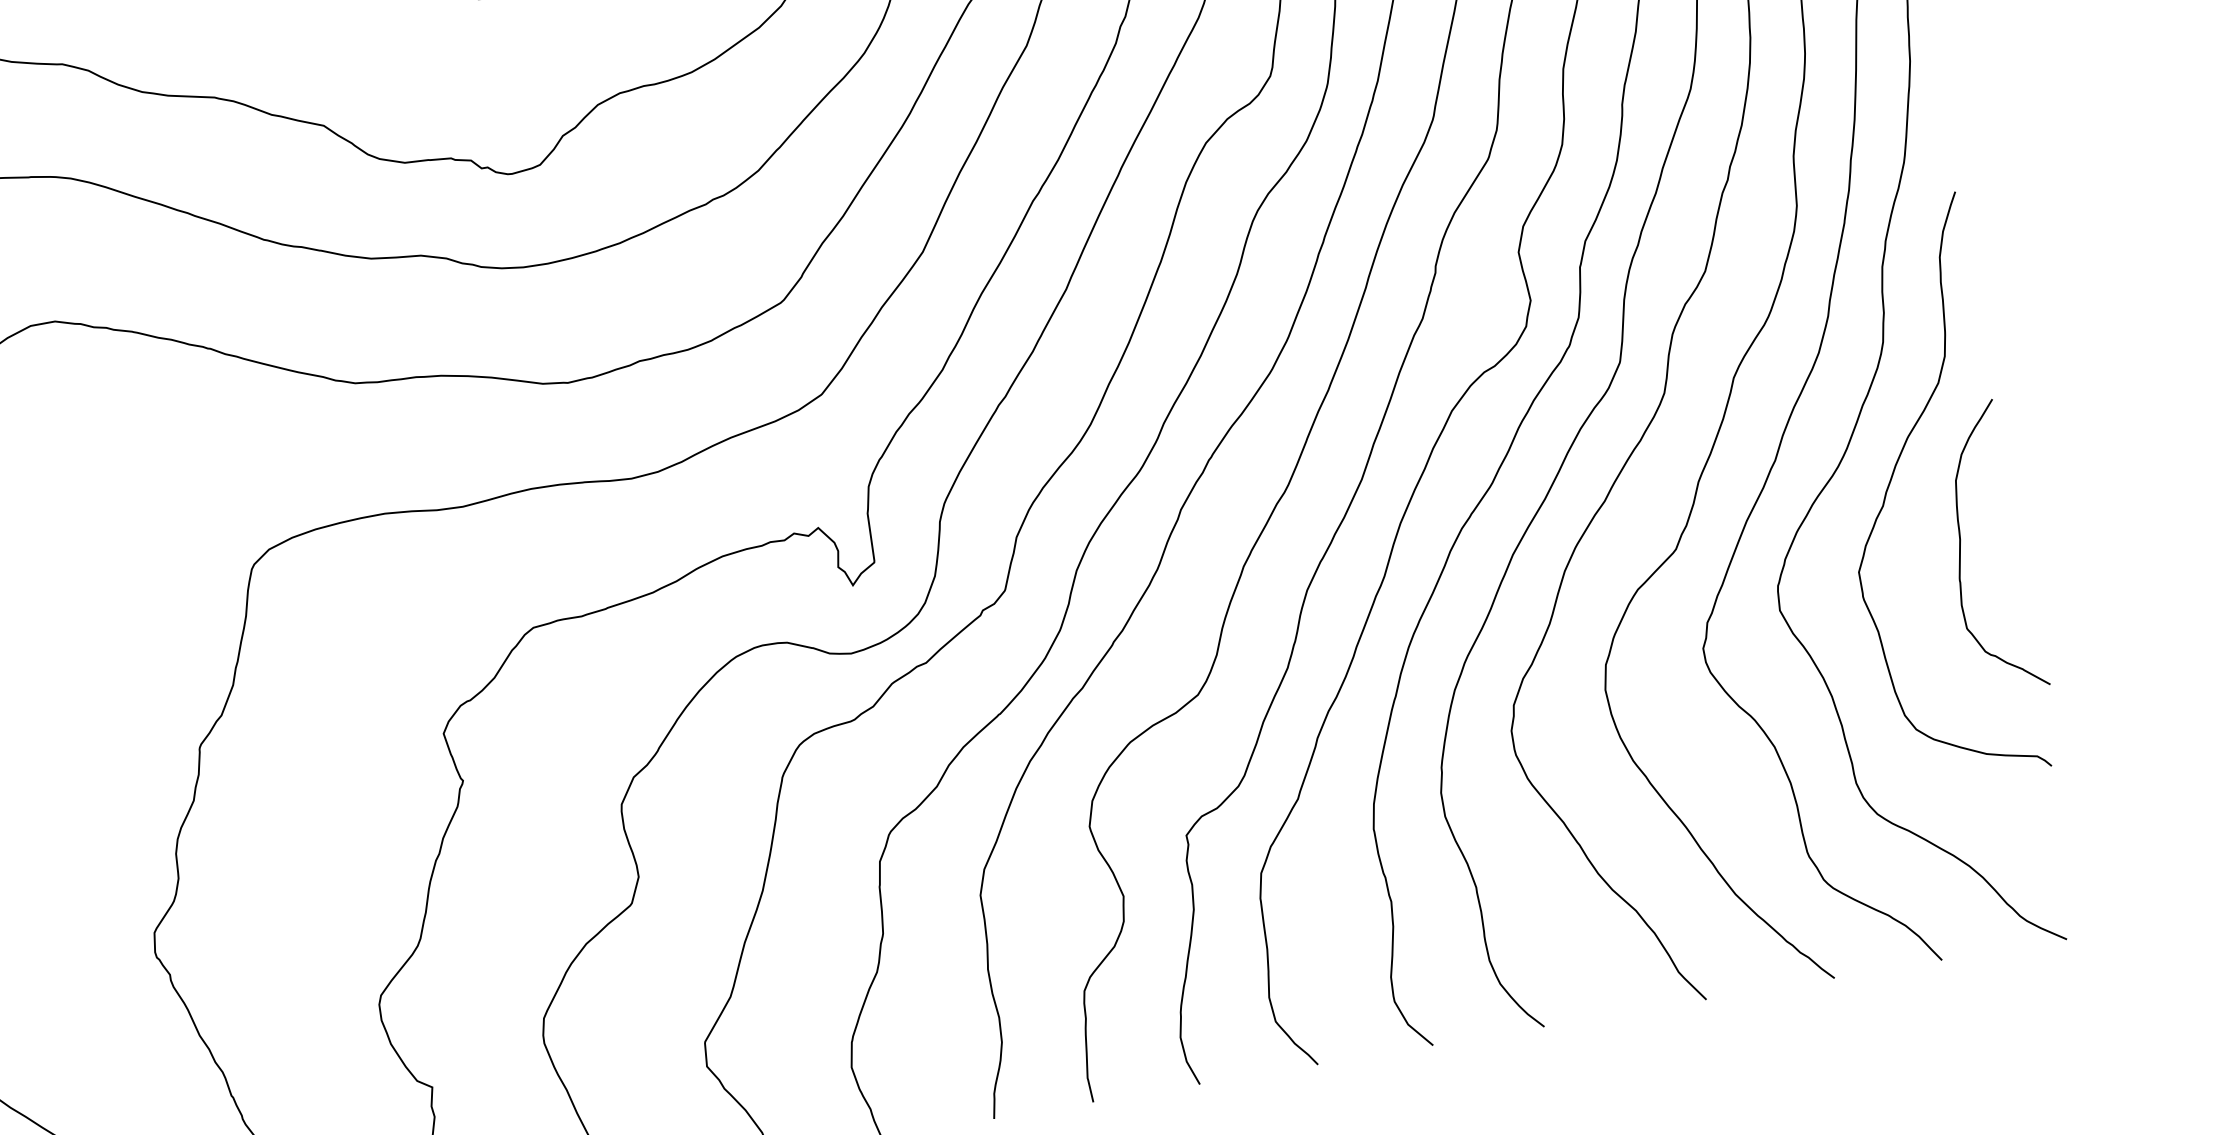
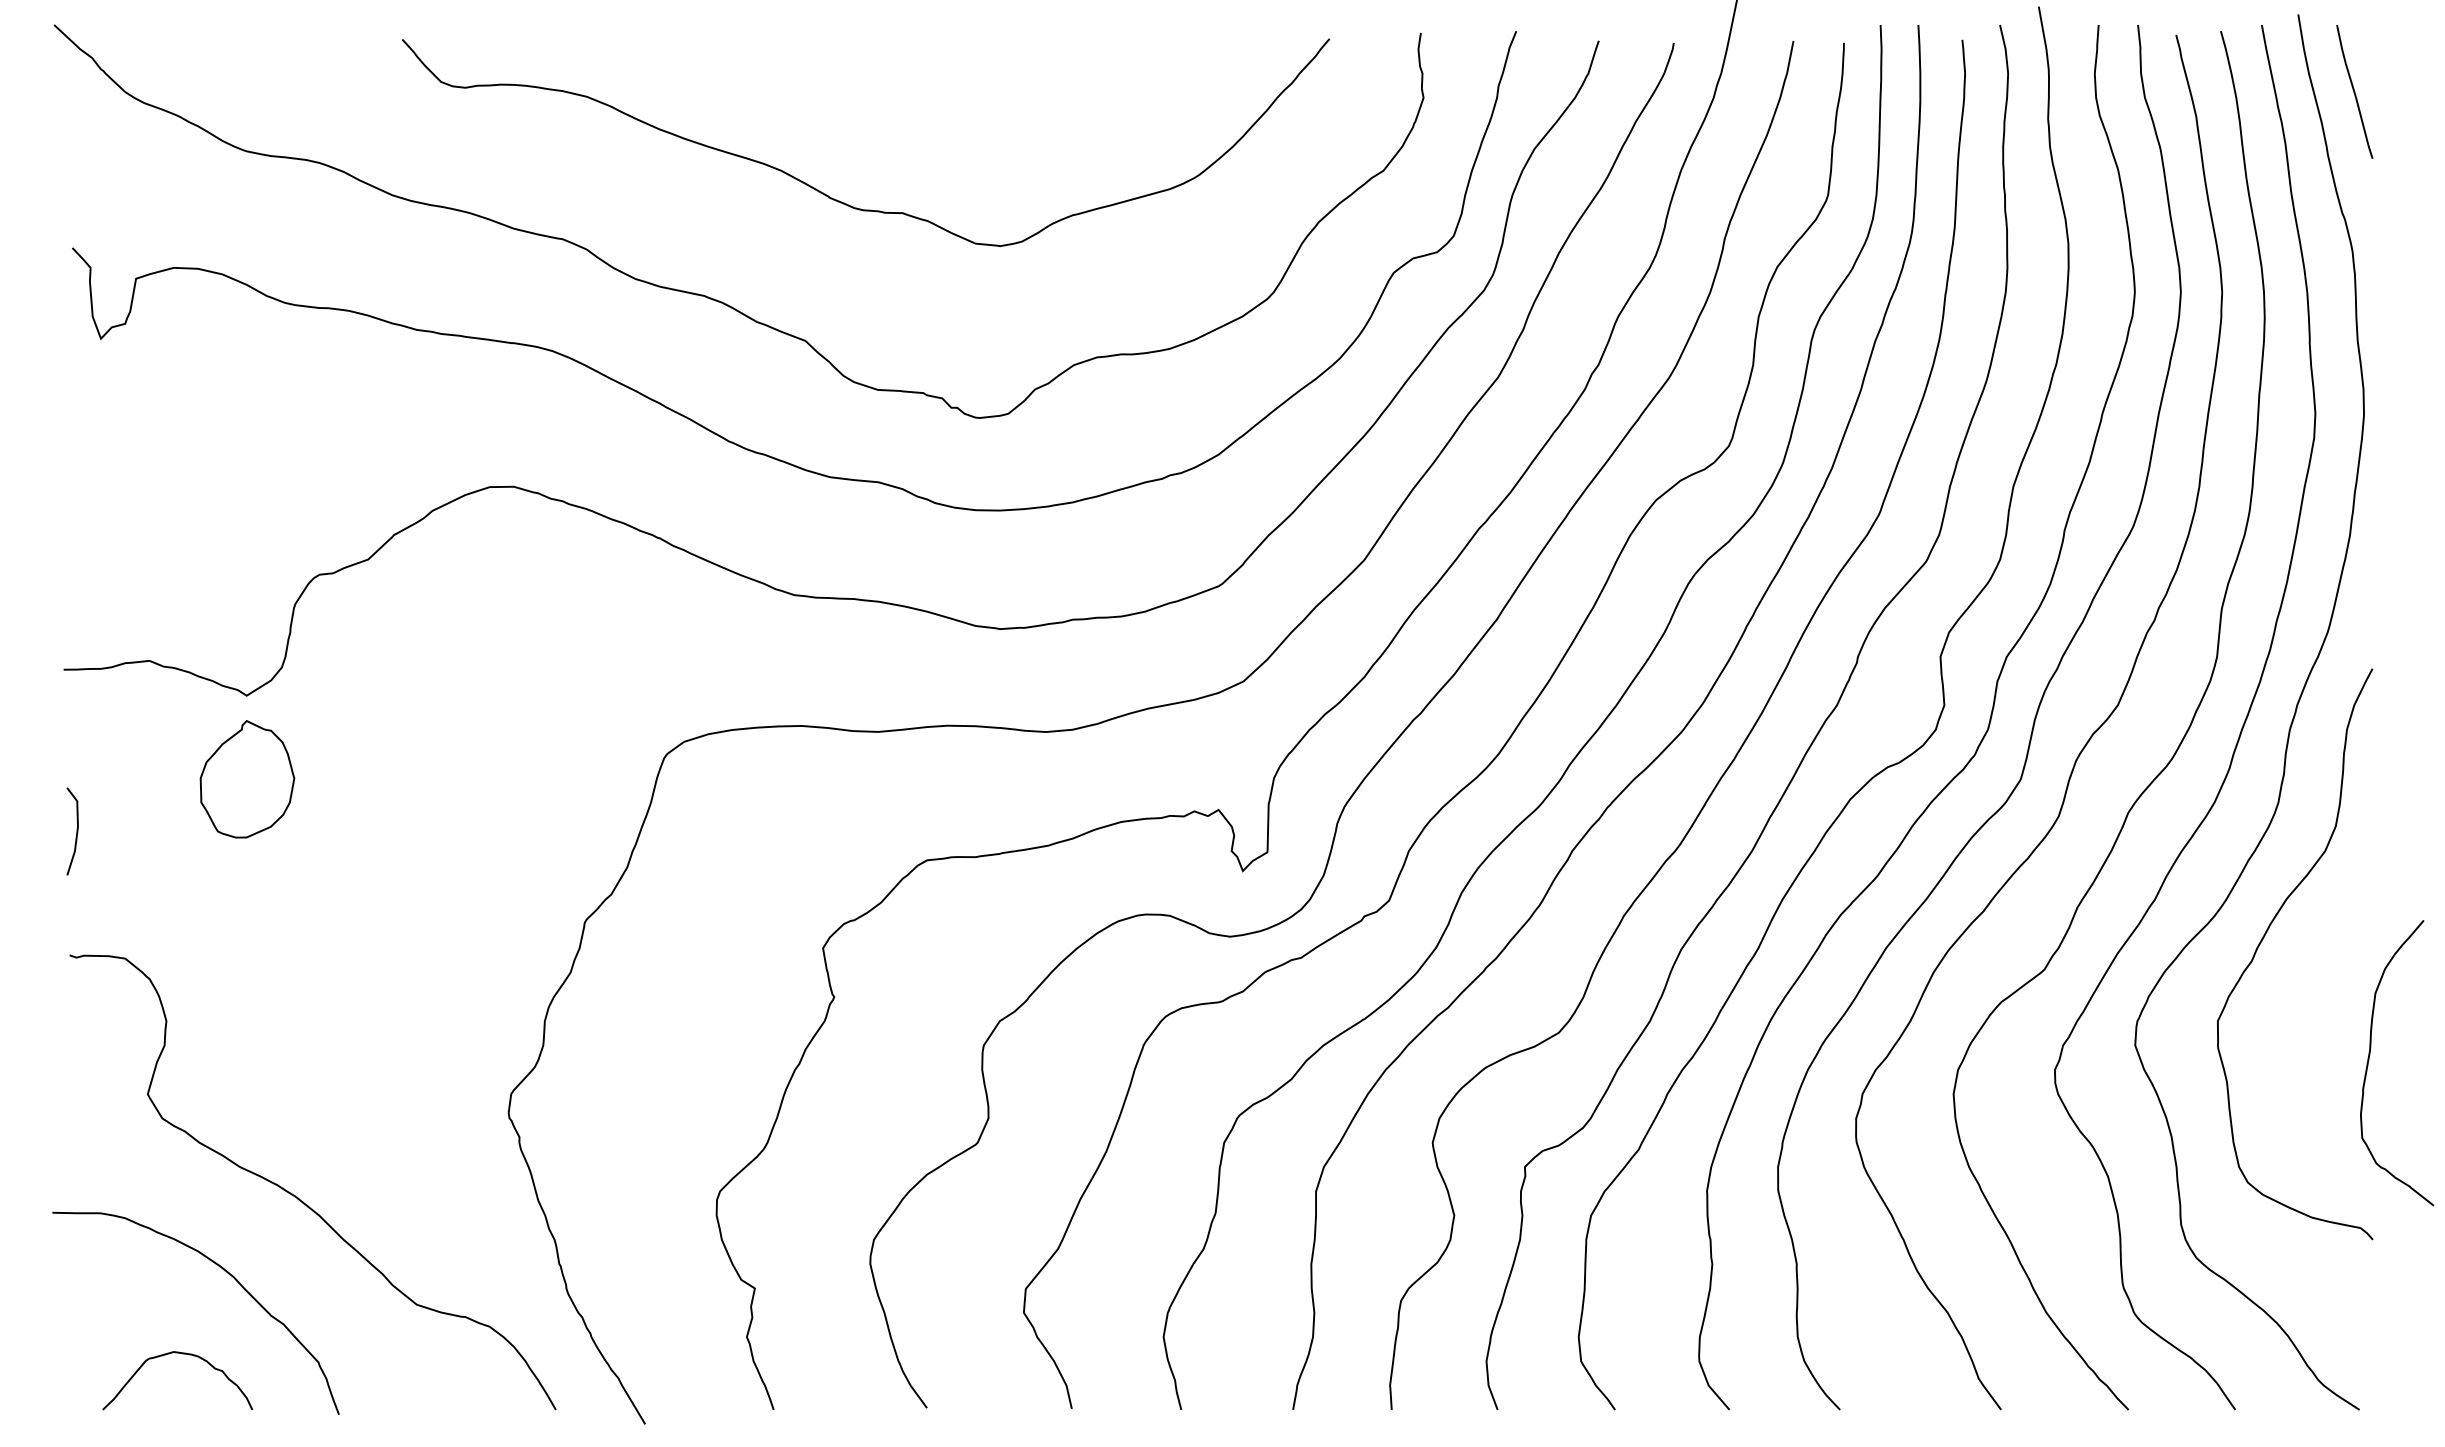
curve: (1961, 544) -> (2370, 1055), moved

